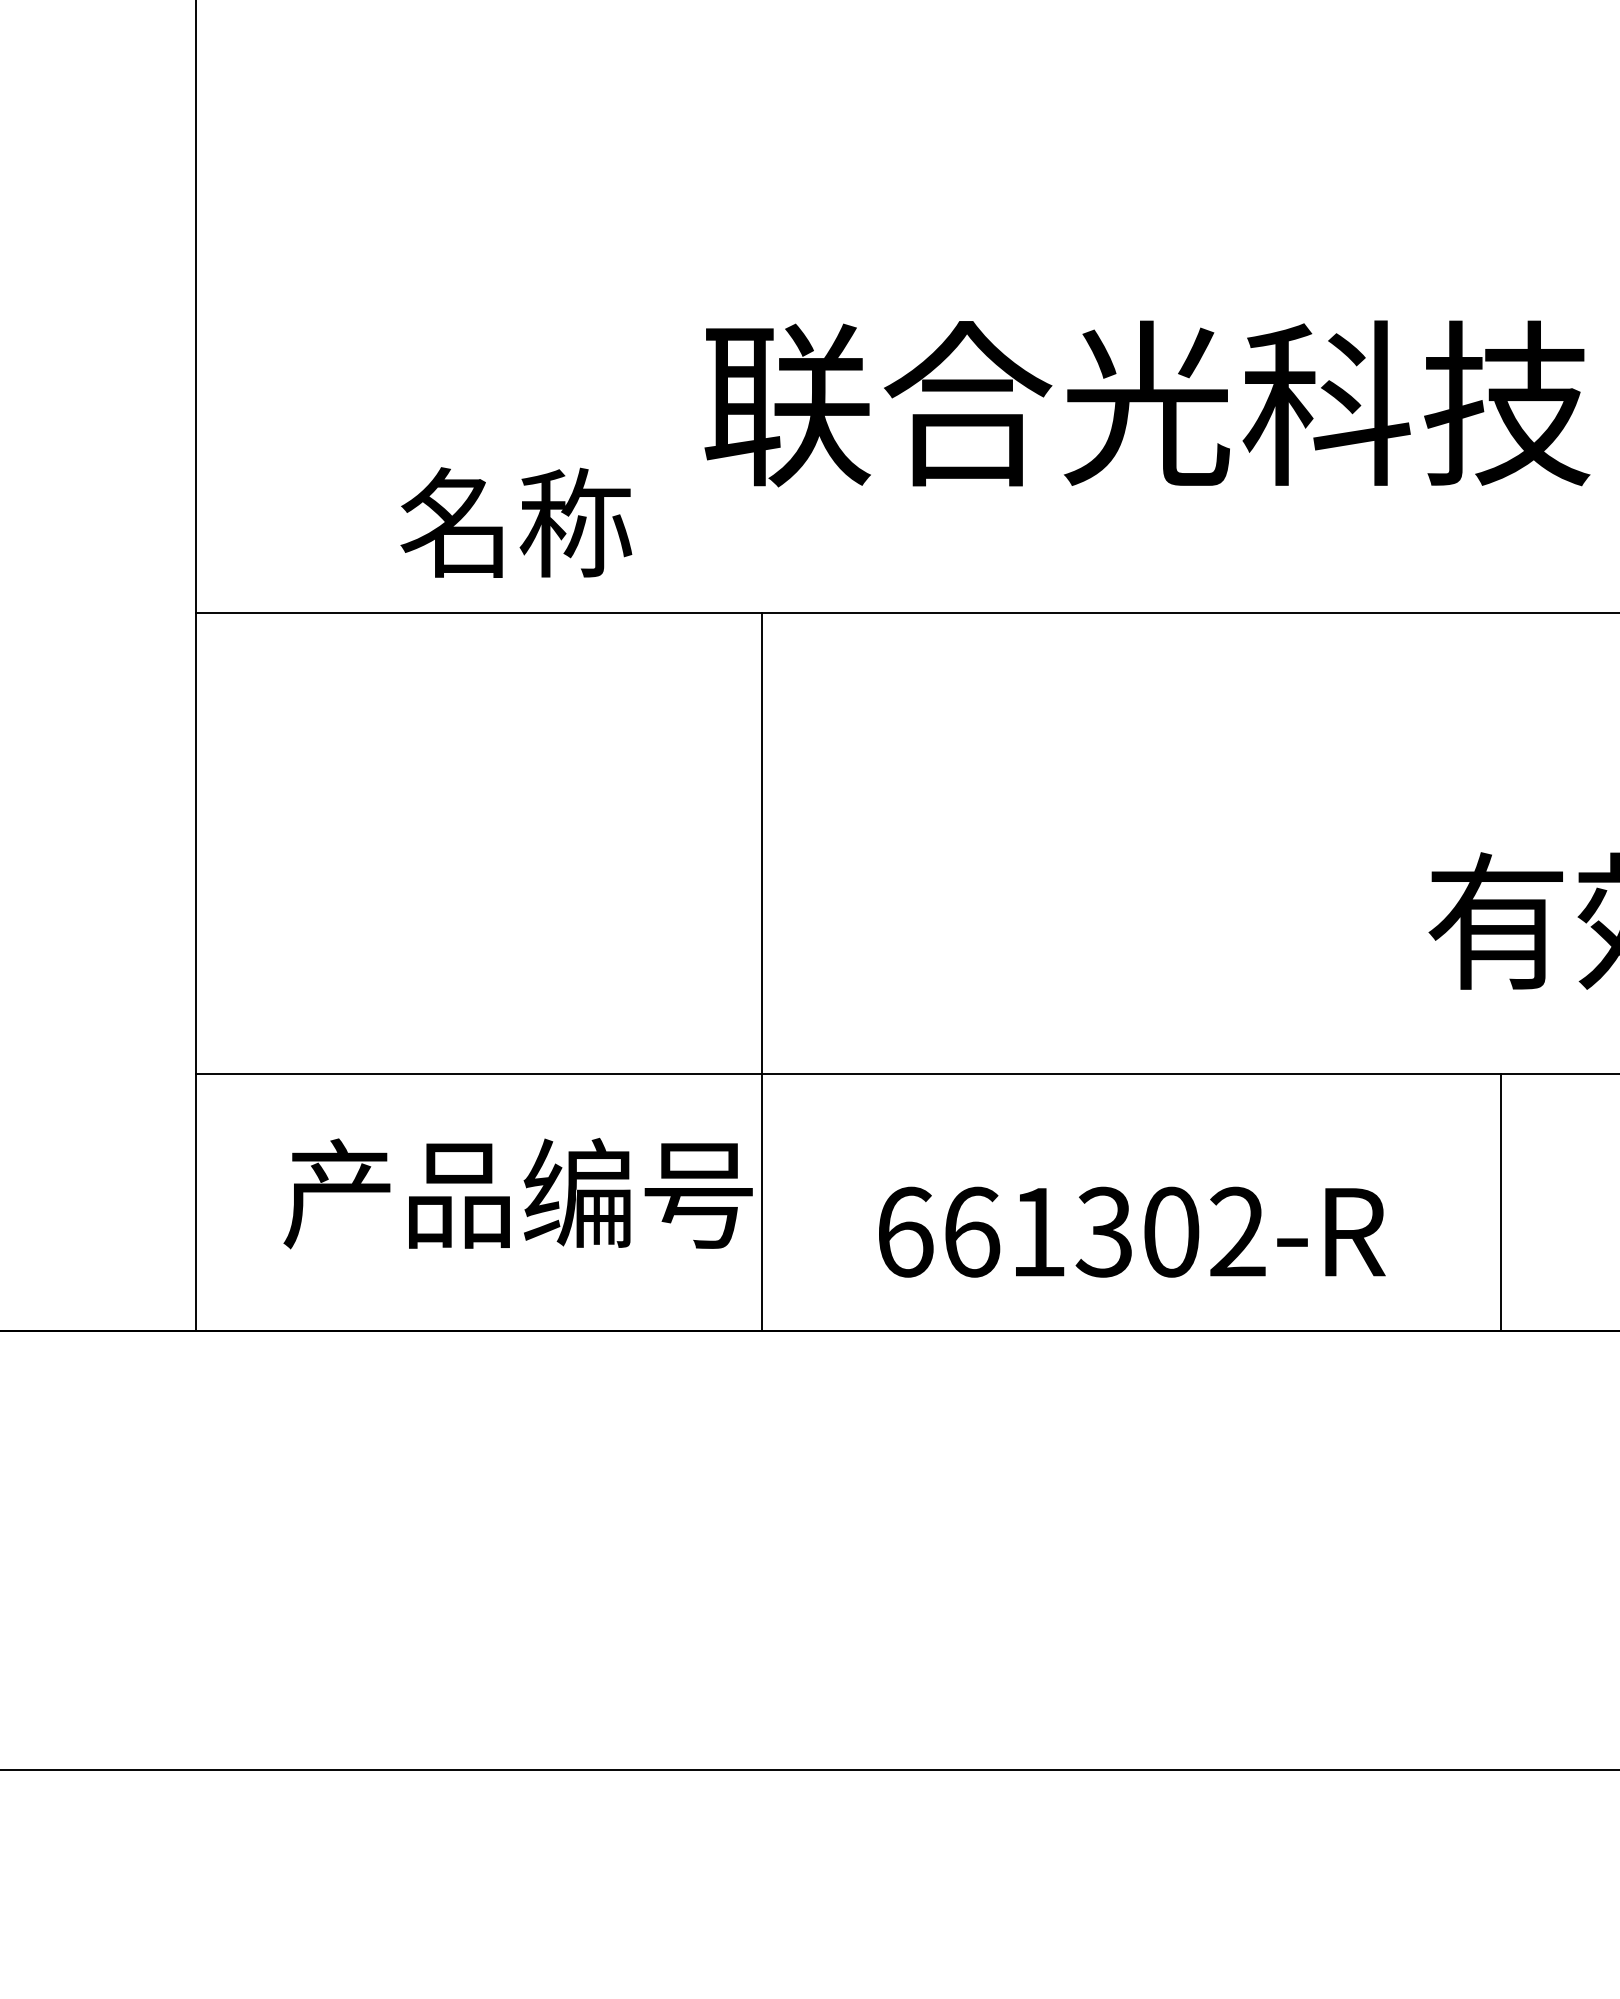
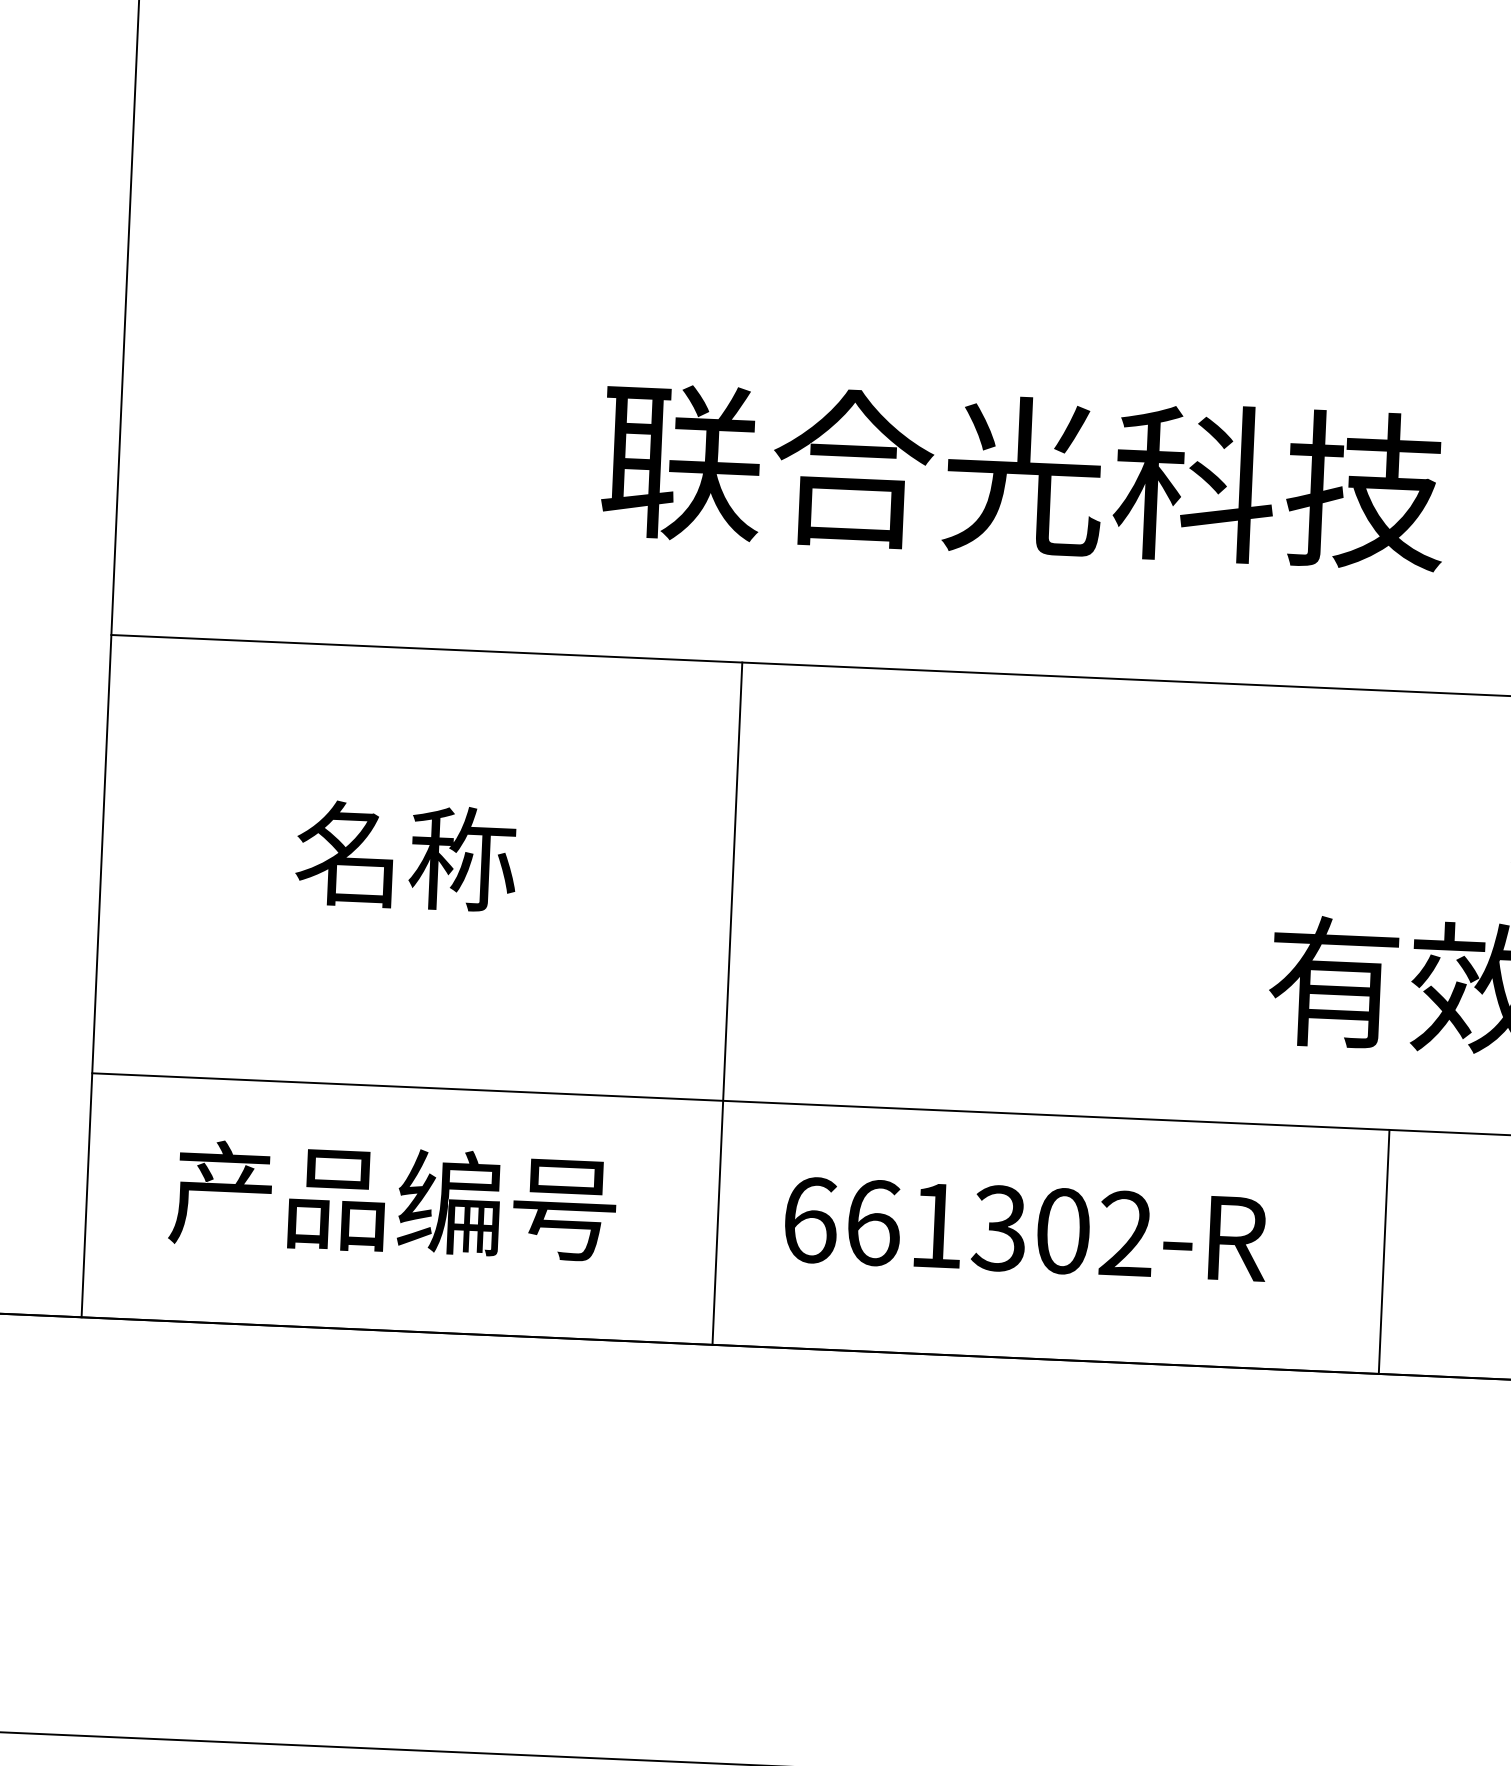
text: (516, 522) -> (406, 856), moved
line: (762, 971) -> (727, 1003), moved
line: (1501, 1201) -> (1384, 1251), moved
text: (1132, 1231) -> (1026, 1228), moved

